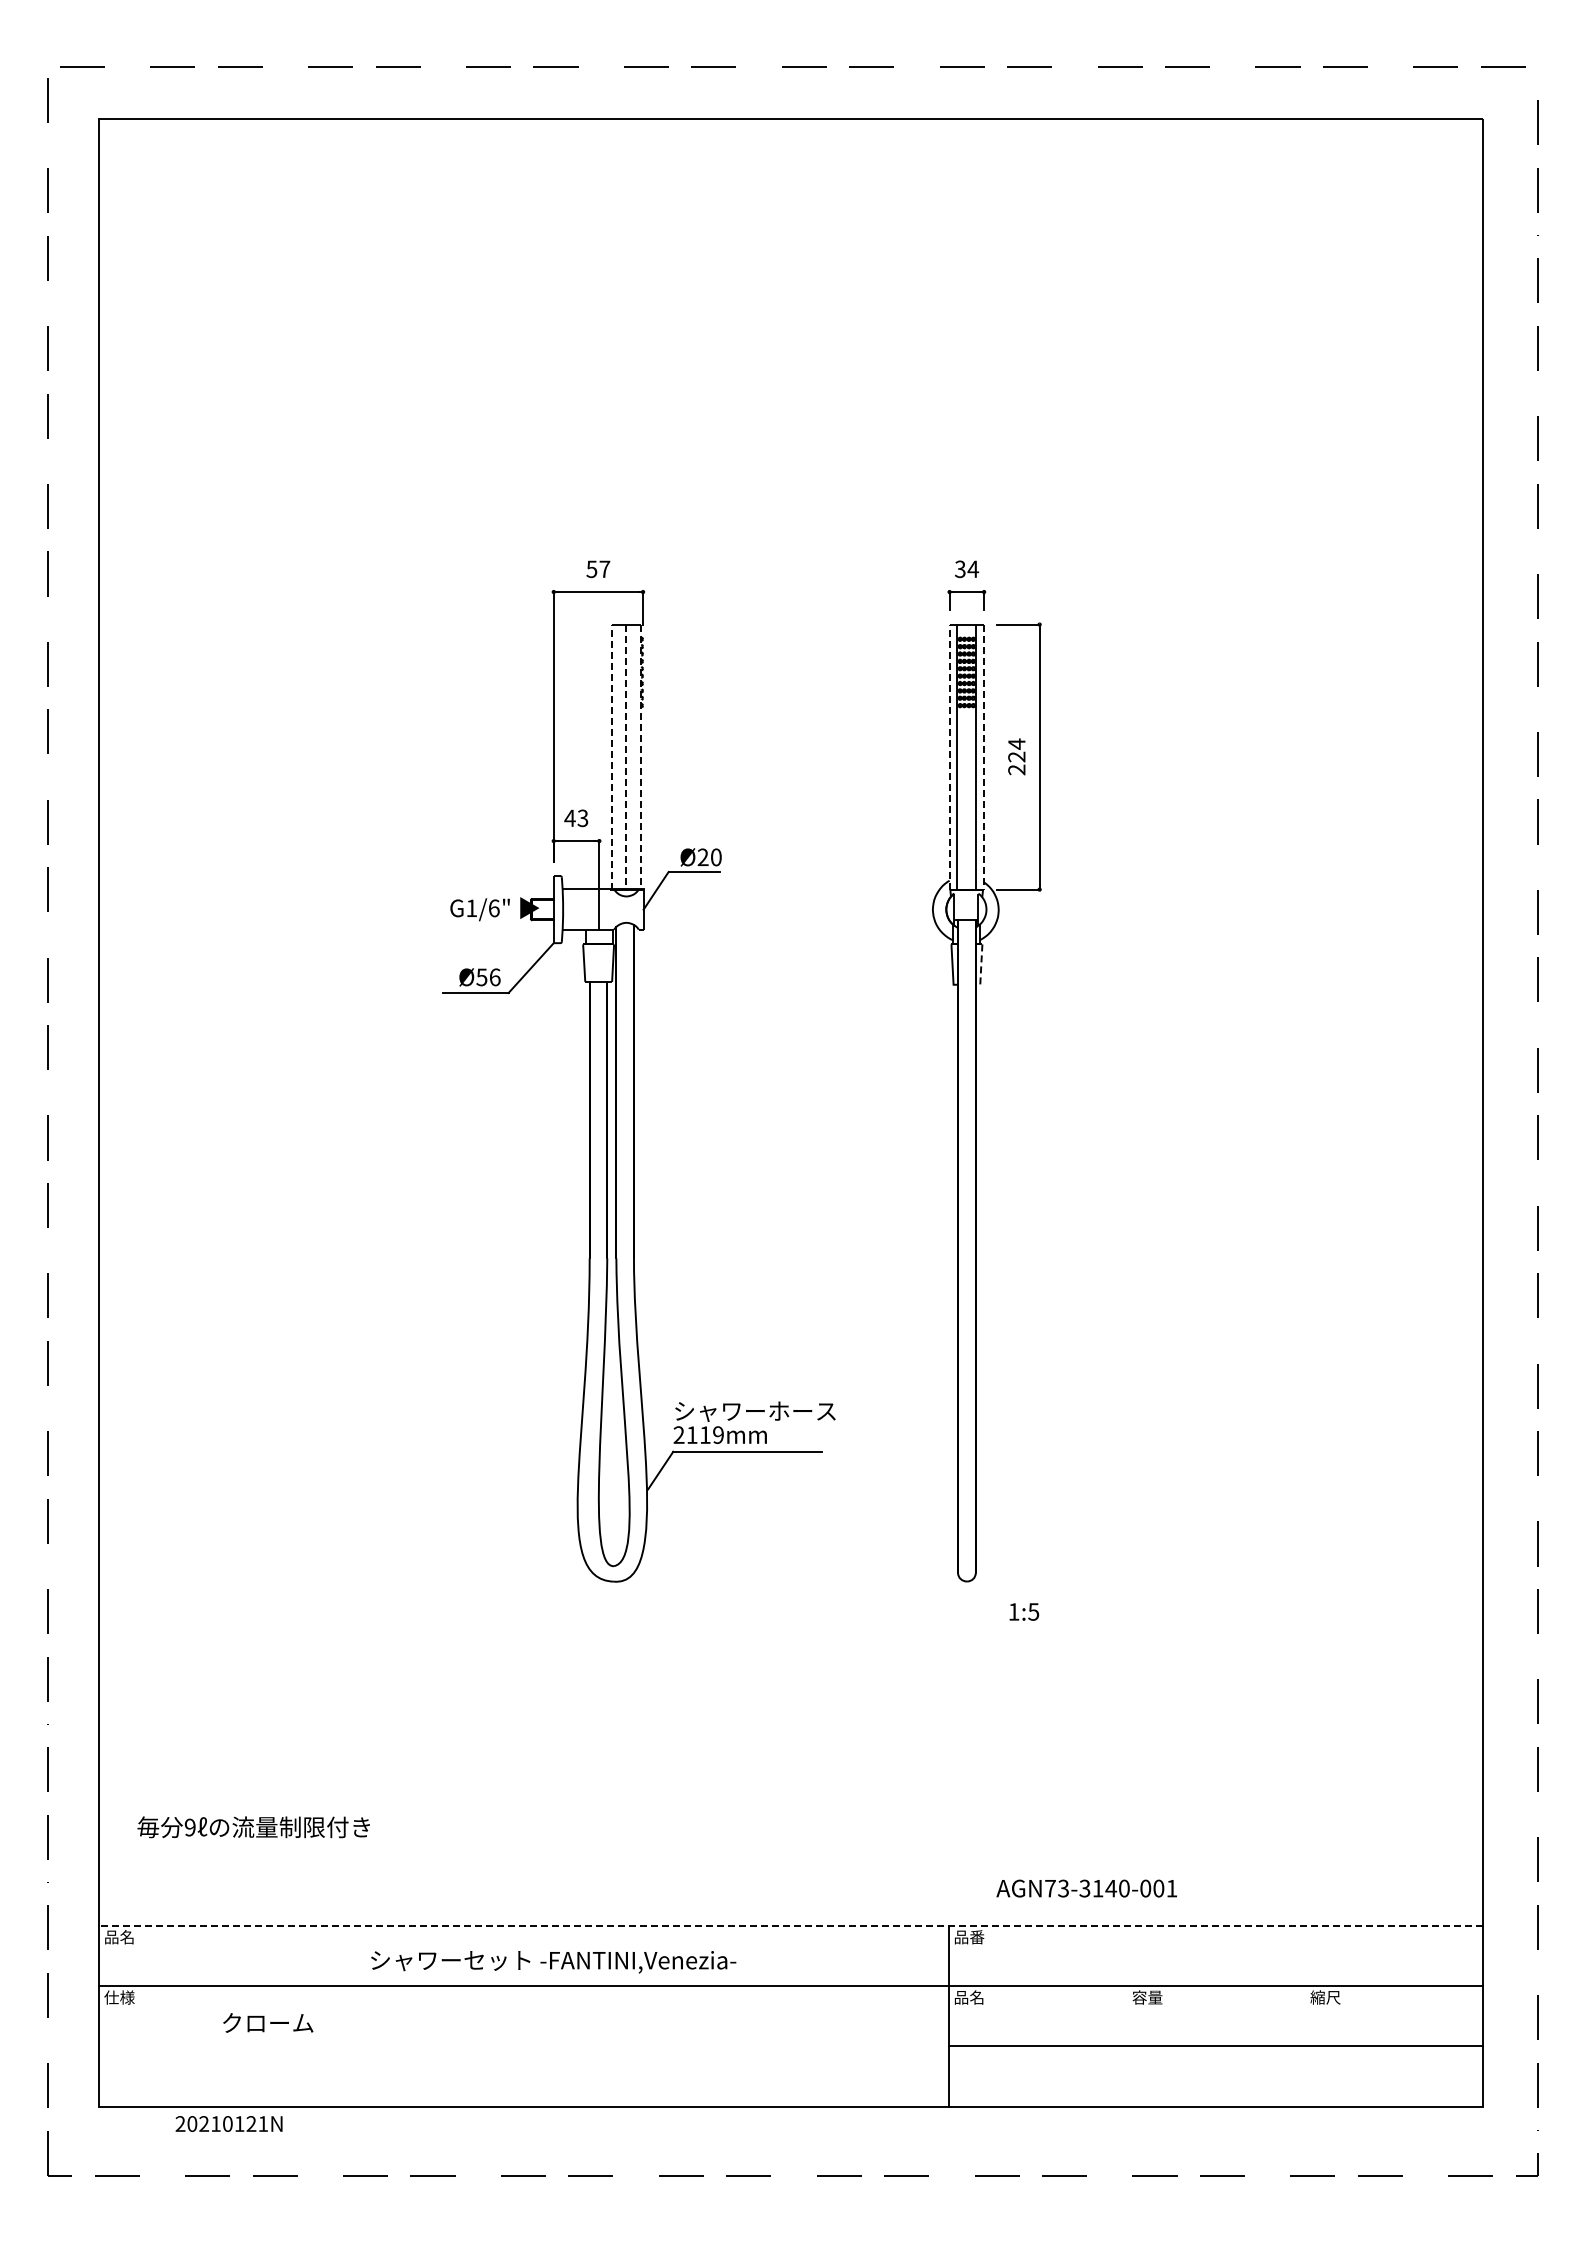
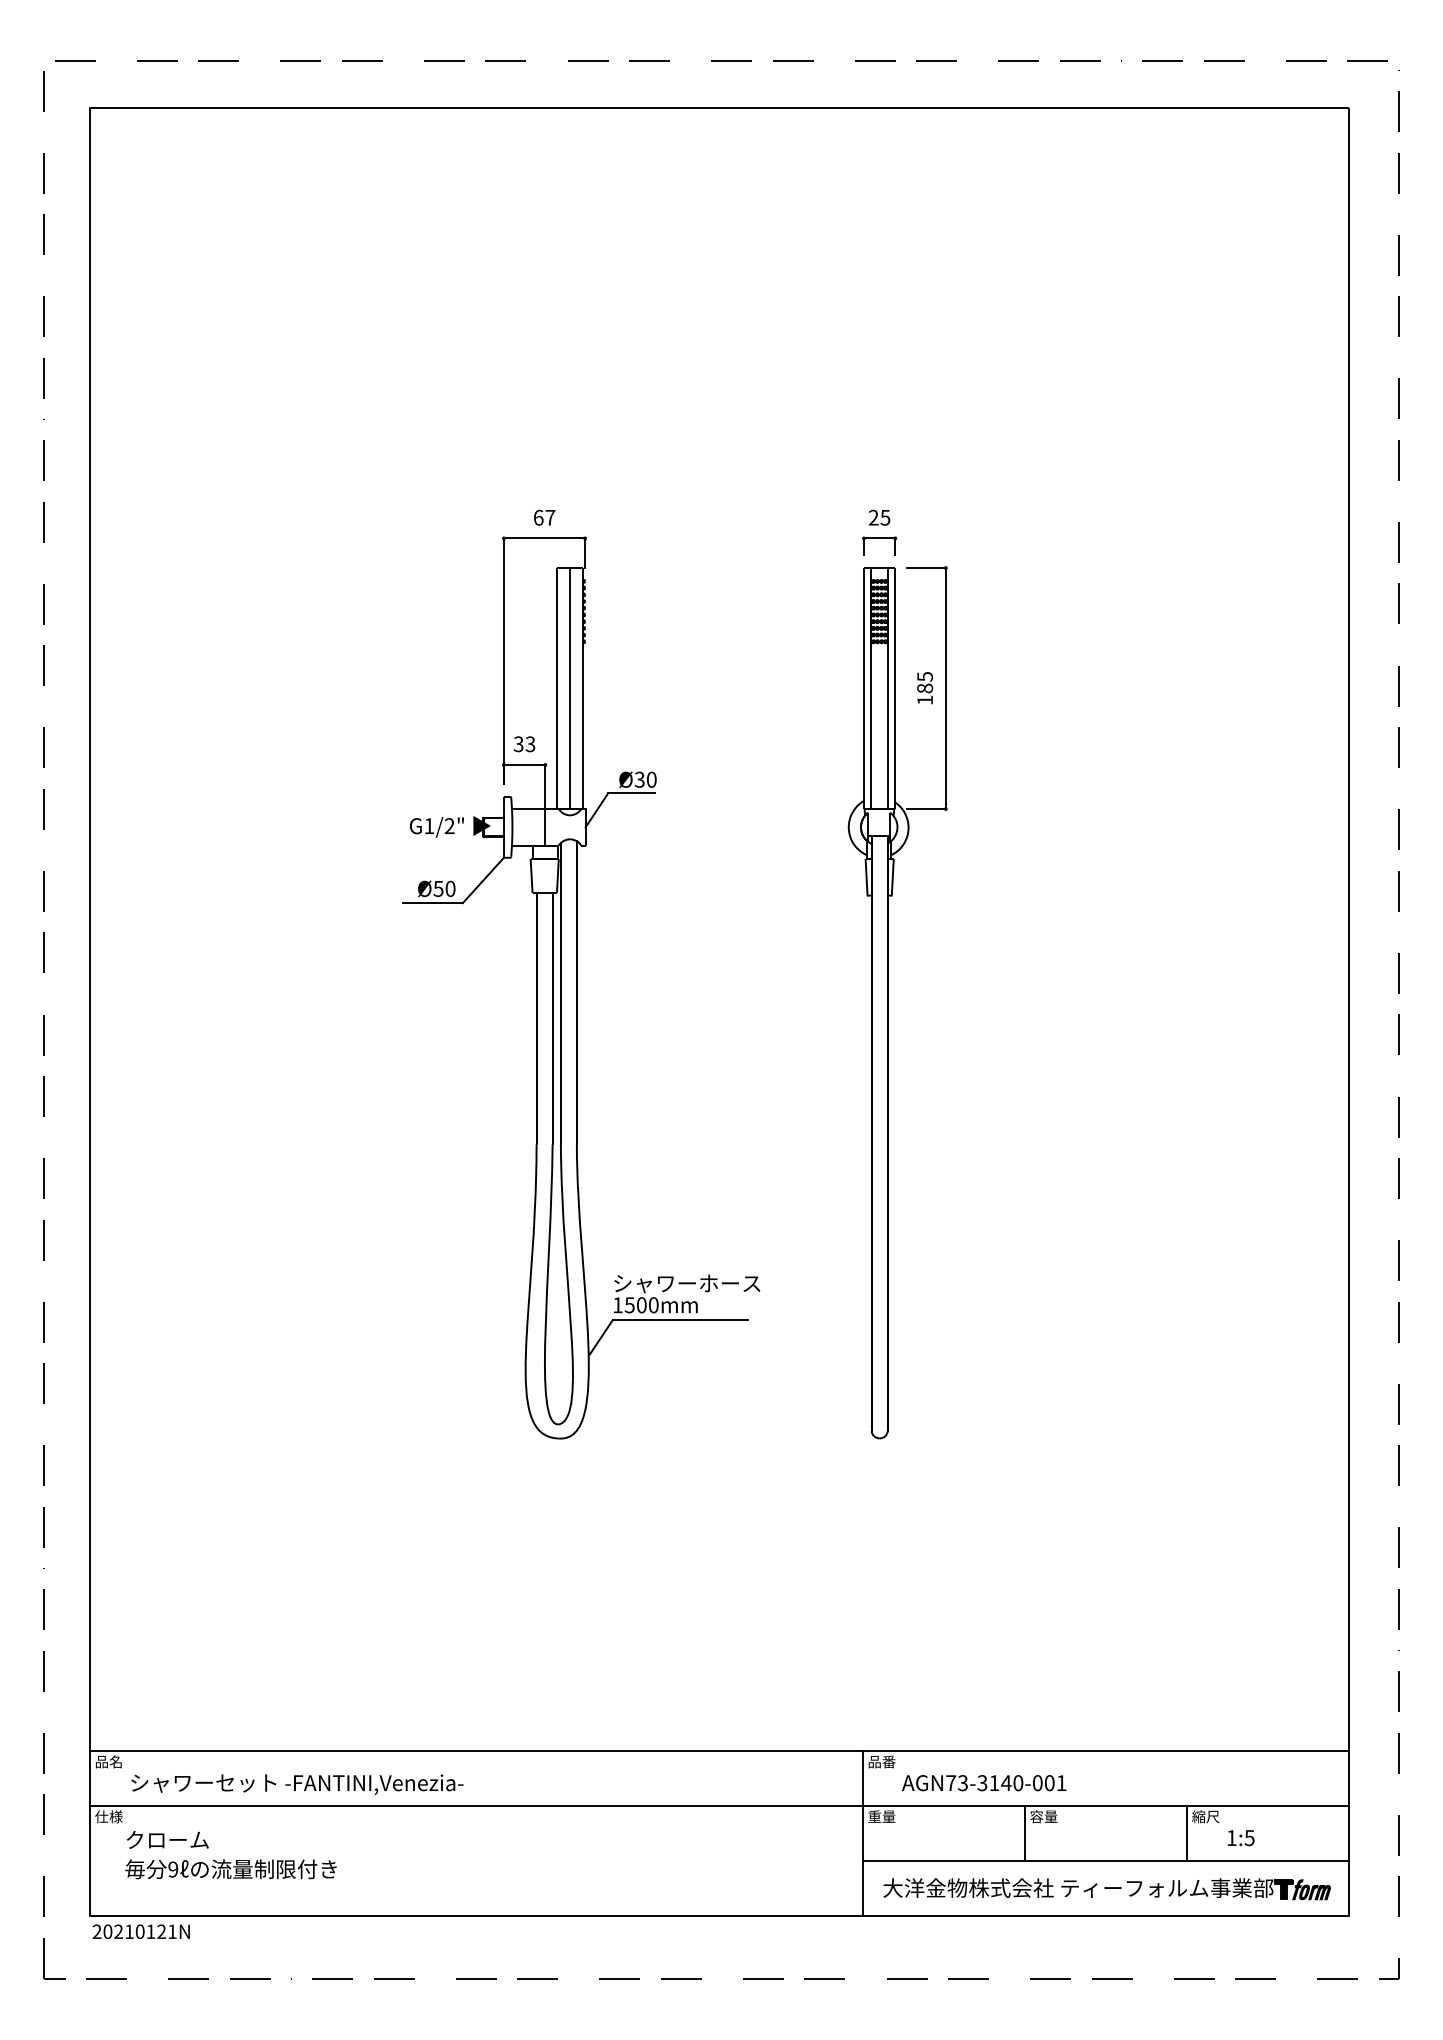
text: (591, 568) -> (538, 517), 57 -> 67
text: (967, 569) -> (880, 517), 34 -> 25
text: (1016, 756) -> (924, 688), 224 -> 185
line: (611, 757) -> (556, 688), dashed -> solid
line: (625, 757) -> (569, 688), dashed -> solid
line: (641, 757) -> (583, 688), dashed -> solid
line: (949, 757) -> (863, 688), dashed -> solid
line: (984, 757) -> (895, 688), dashed -> solid
text: (569, 818) -> (518, 744), 43 -> 33
text: (702, 857) -> (639, 779), Ø20 -> Ø30
text: (493, 908) -> (449, 826), G1/6" -> G1/2"
line: (981, 968) -> (892, 880), dashed -> solid
text: (494, 977) -> (450, 889), Ø56 -> Ø50
text: (698, 1435) -> (635, 1305), 2119mm -> 1500mm
text: (1024, 1611) -> (1241, 1837), moved
text: (253, 1827) -> (230, 1869), moved
text: (1086, 1888) -> (983, 1783), moved
line: (790, 1925) -> (719, 1751), dashed -> solid
text: (553, 1962) -> (297, 1784), moved
text: (969, 1997) -> (882, 1816), 品名 -> 重量
line: (1126, 2016) -> (1024, 1834), added
line: (1304, 2016) -> (1186, 1834), added
text: (268, 2022) -> (168, 1839), moved
part: (1216, 2077) -> (1106, 1889), added
text: (228, 2123) -> (140, 1931), moved

